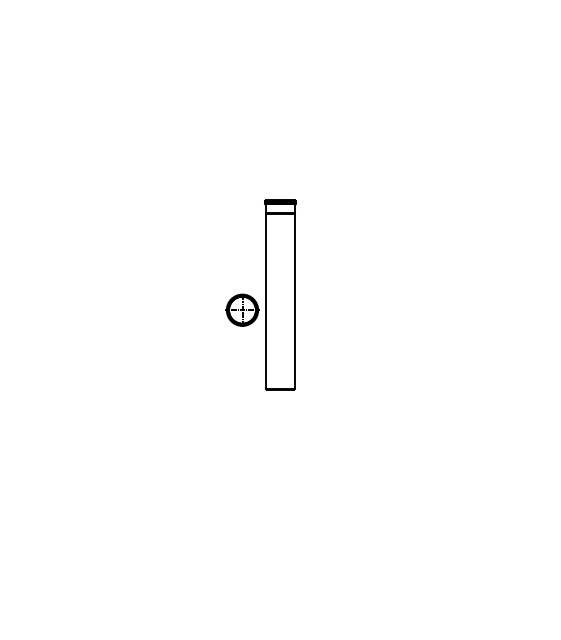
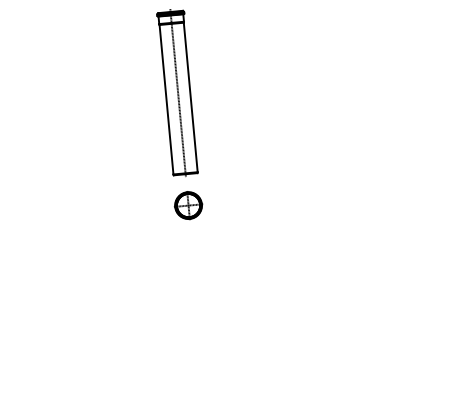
line: (280, 294) -> (178, 92), added
part: (242, 309) -> (188, 204), moved

